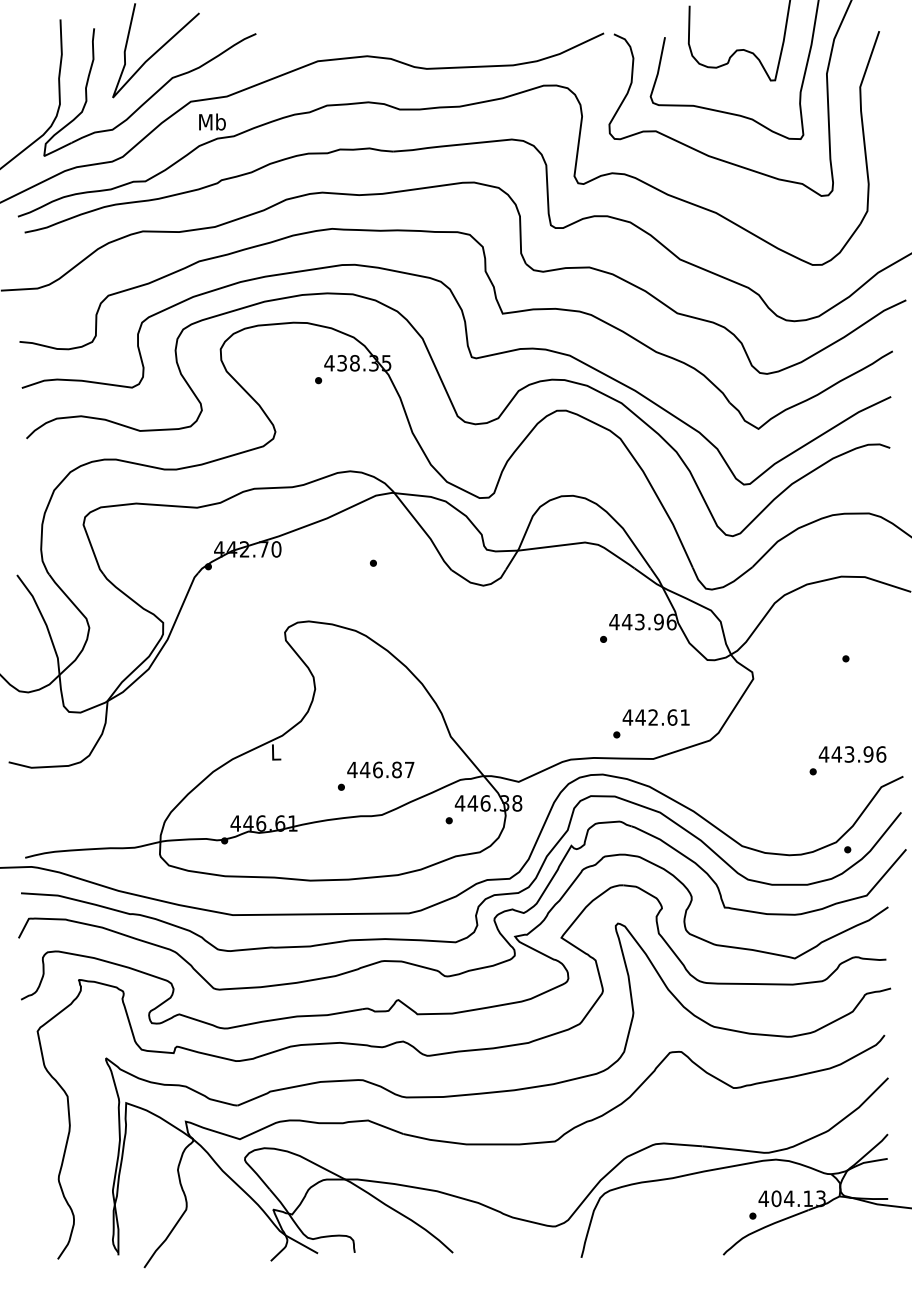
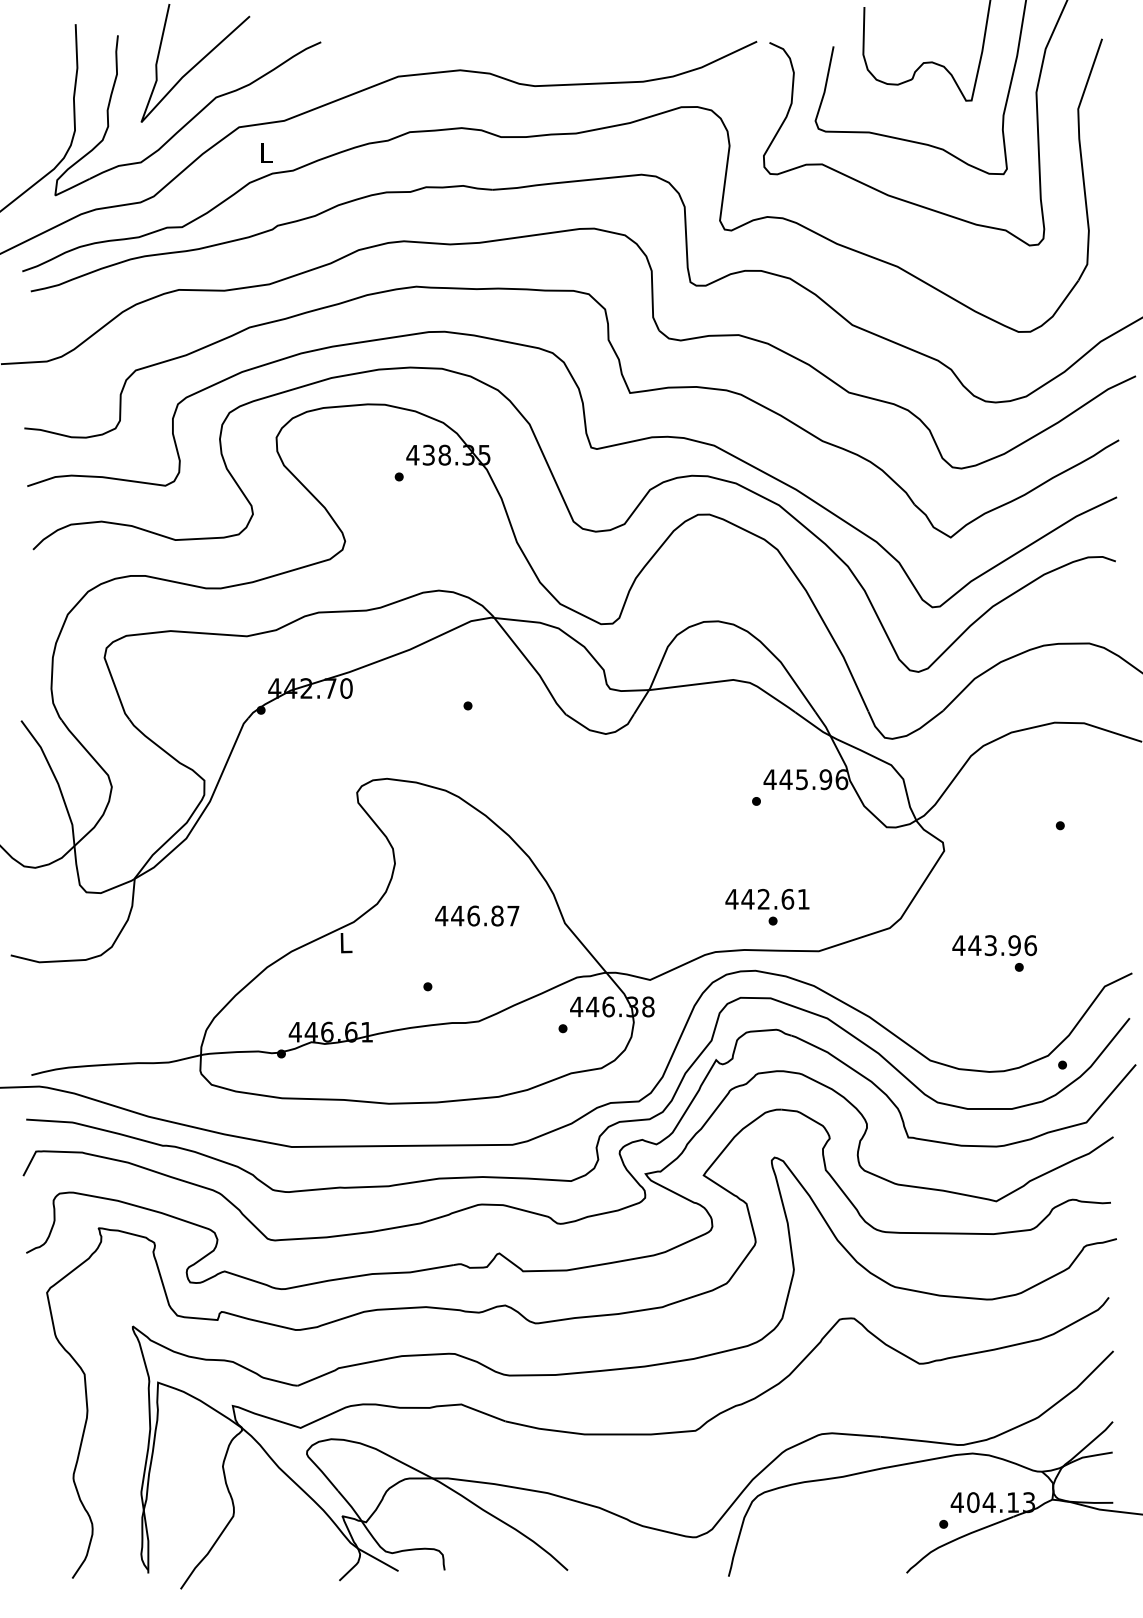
text: (212, 121) -> (266, 152), Mb -> L
text: (639, 621) -> (801, 779), 443.96 -> 445.96
text: (656, 716) -> (767, 898), moved
text: (852, 754) -> (994, 945), moved
text: (381, 769) -> (477, 915), moved

